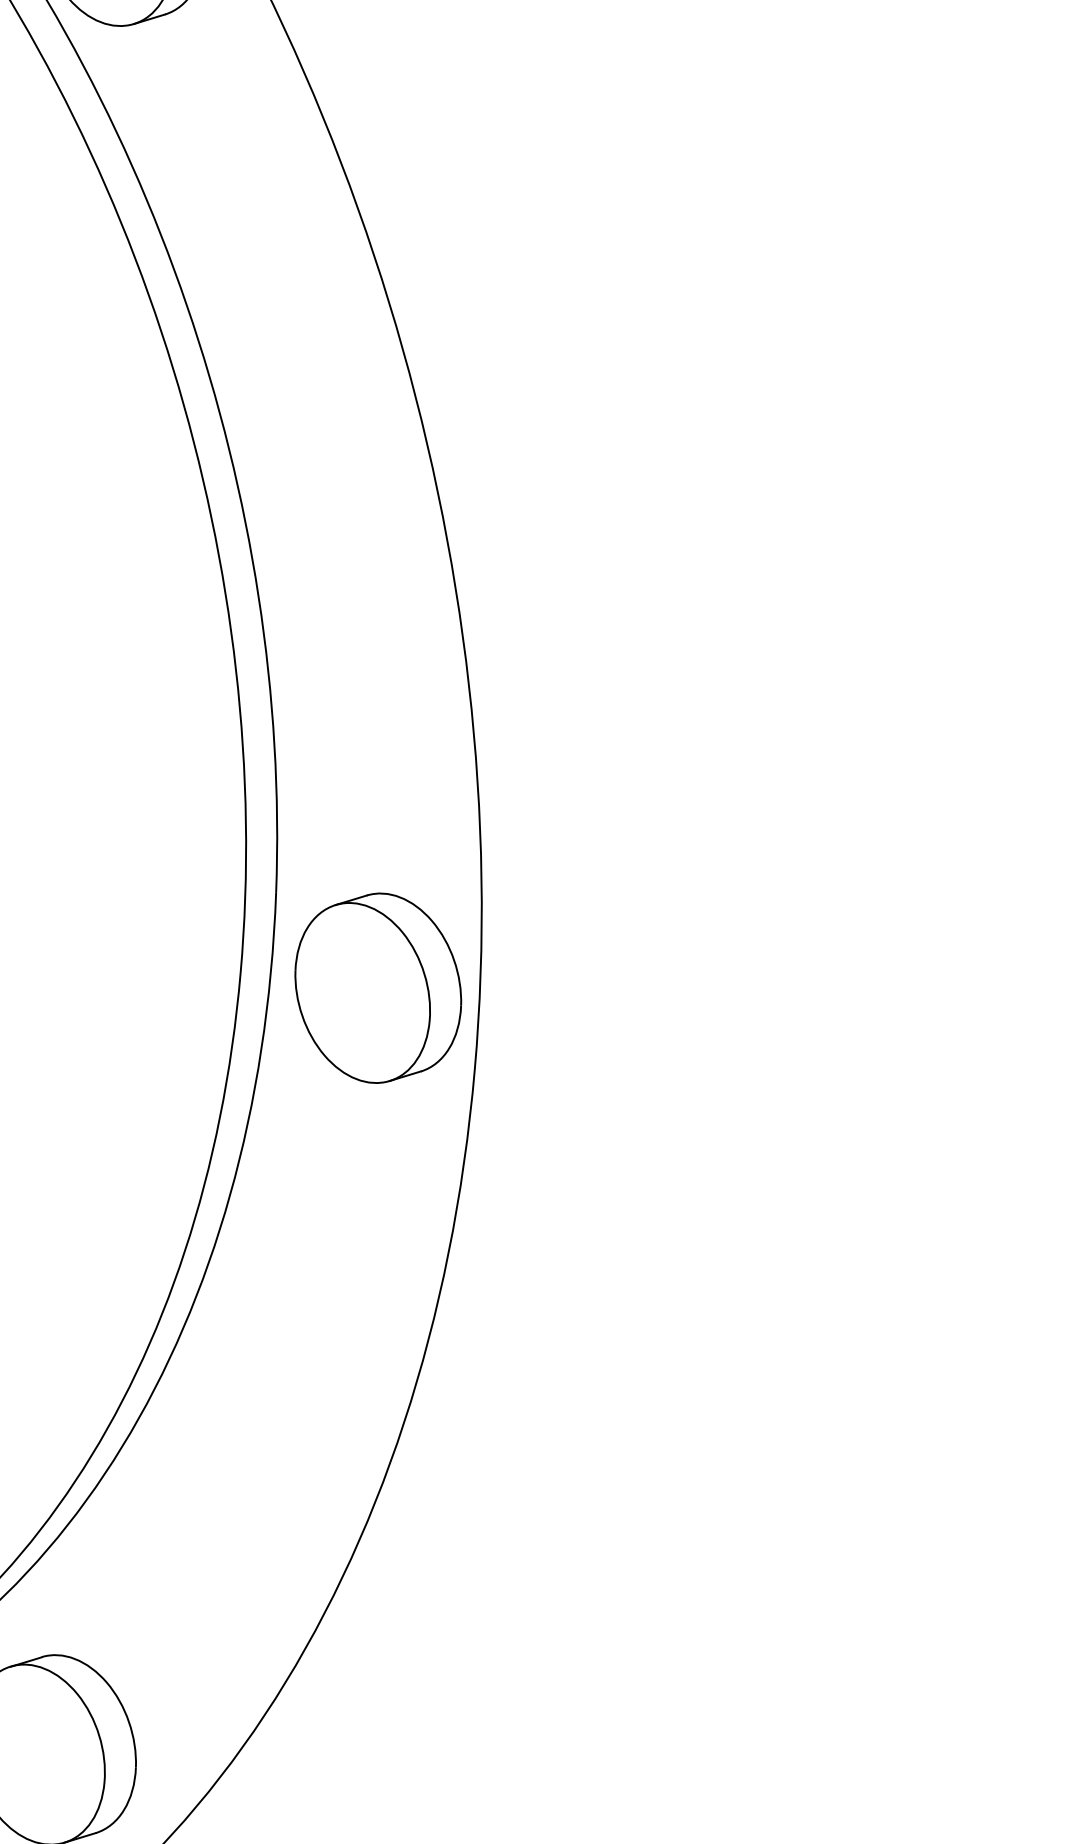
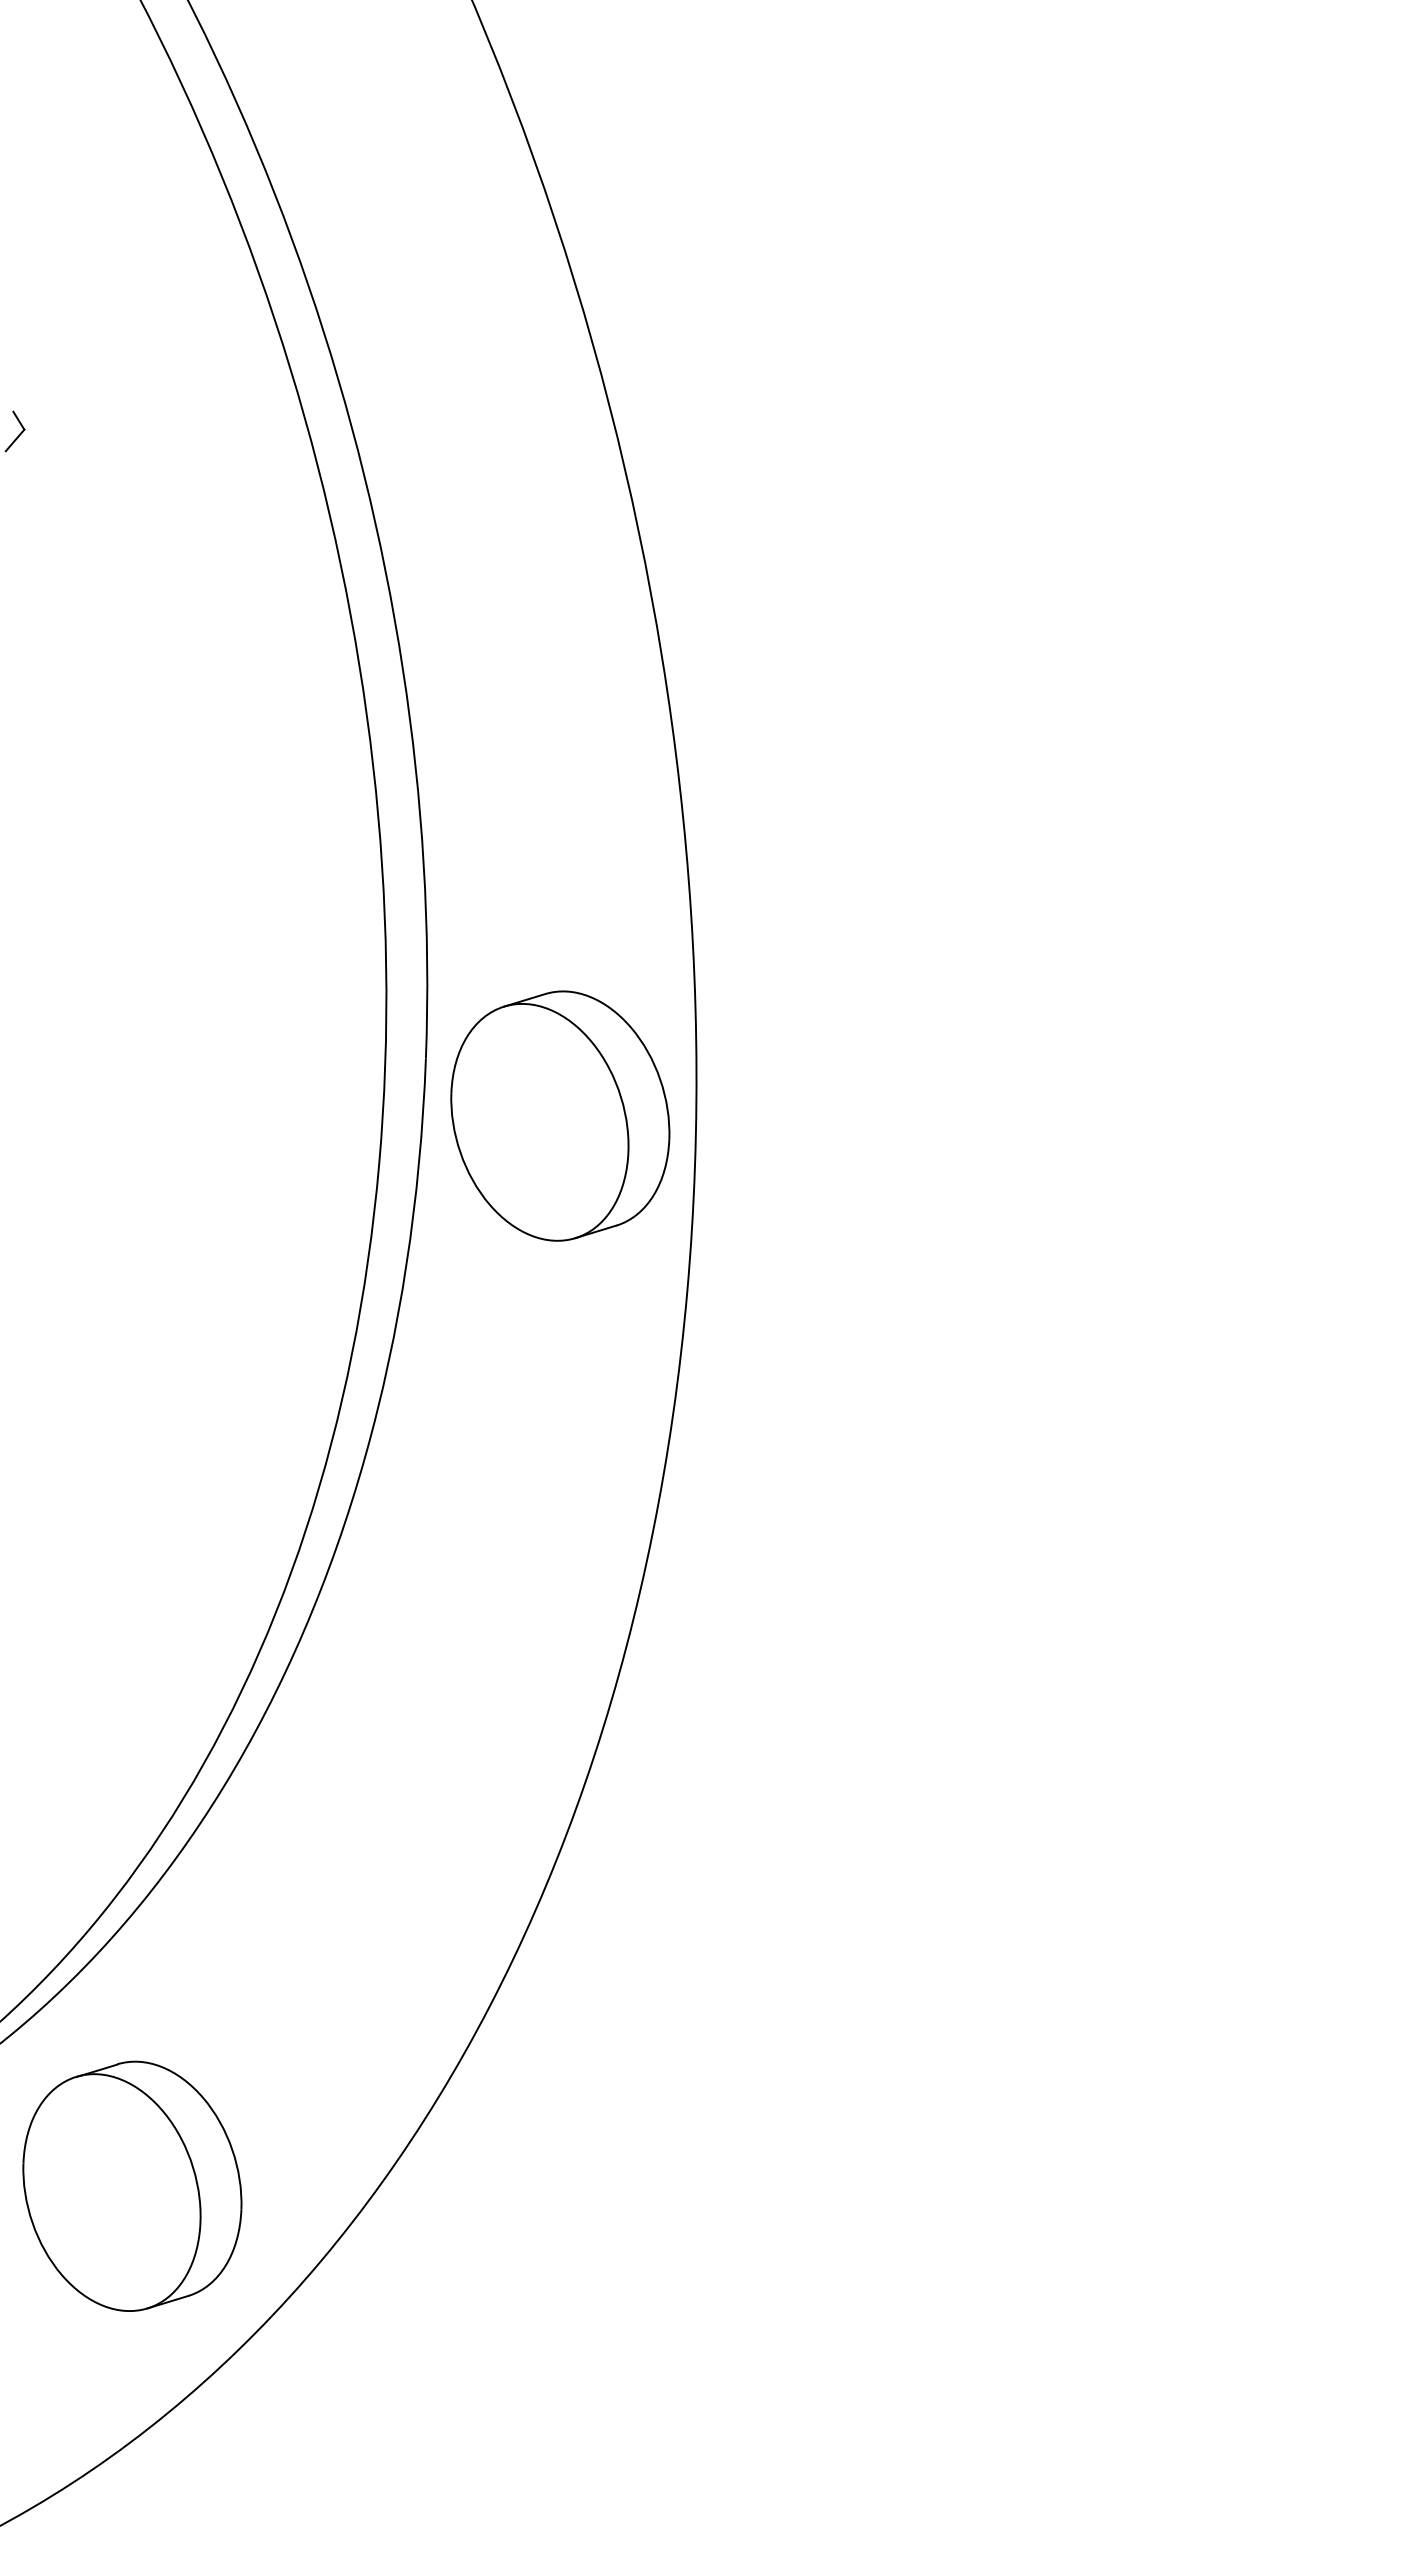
part: (378, 987) -> (560, 1115), moved

